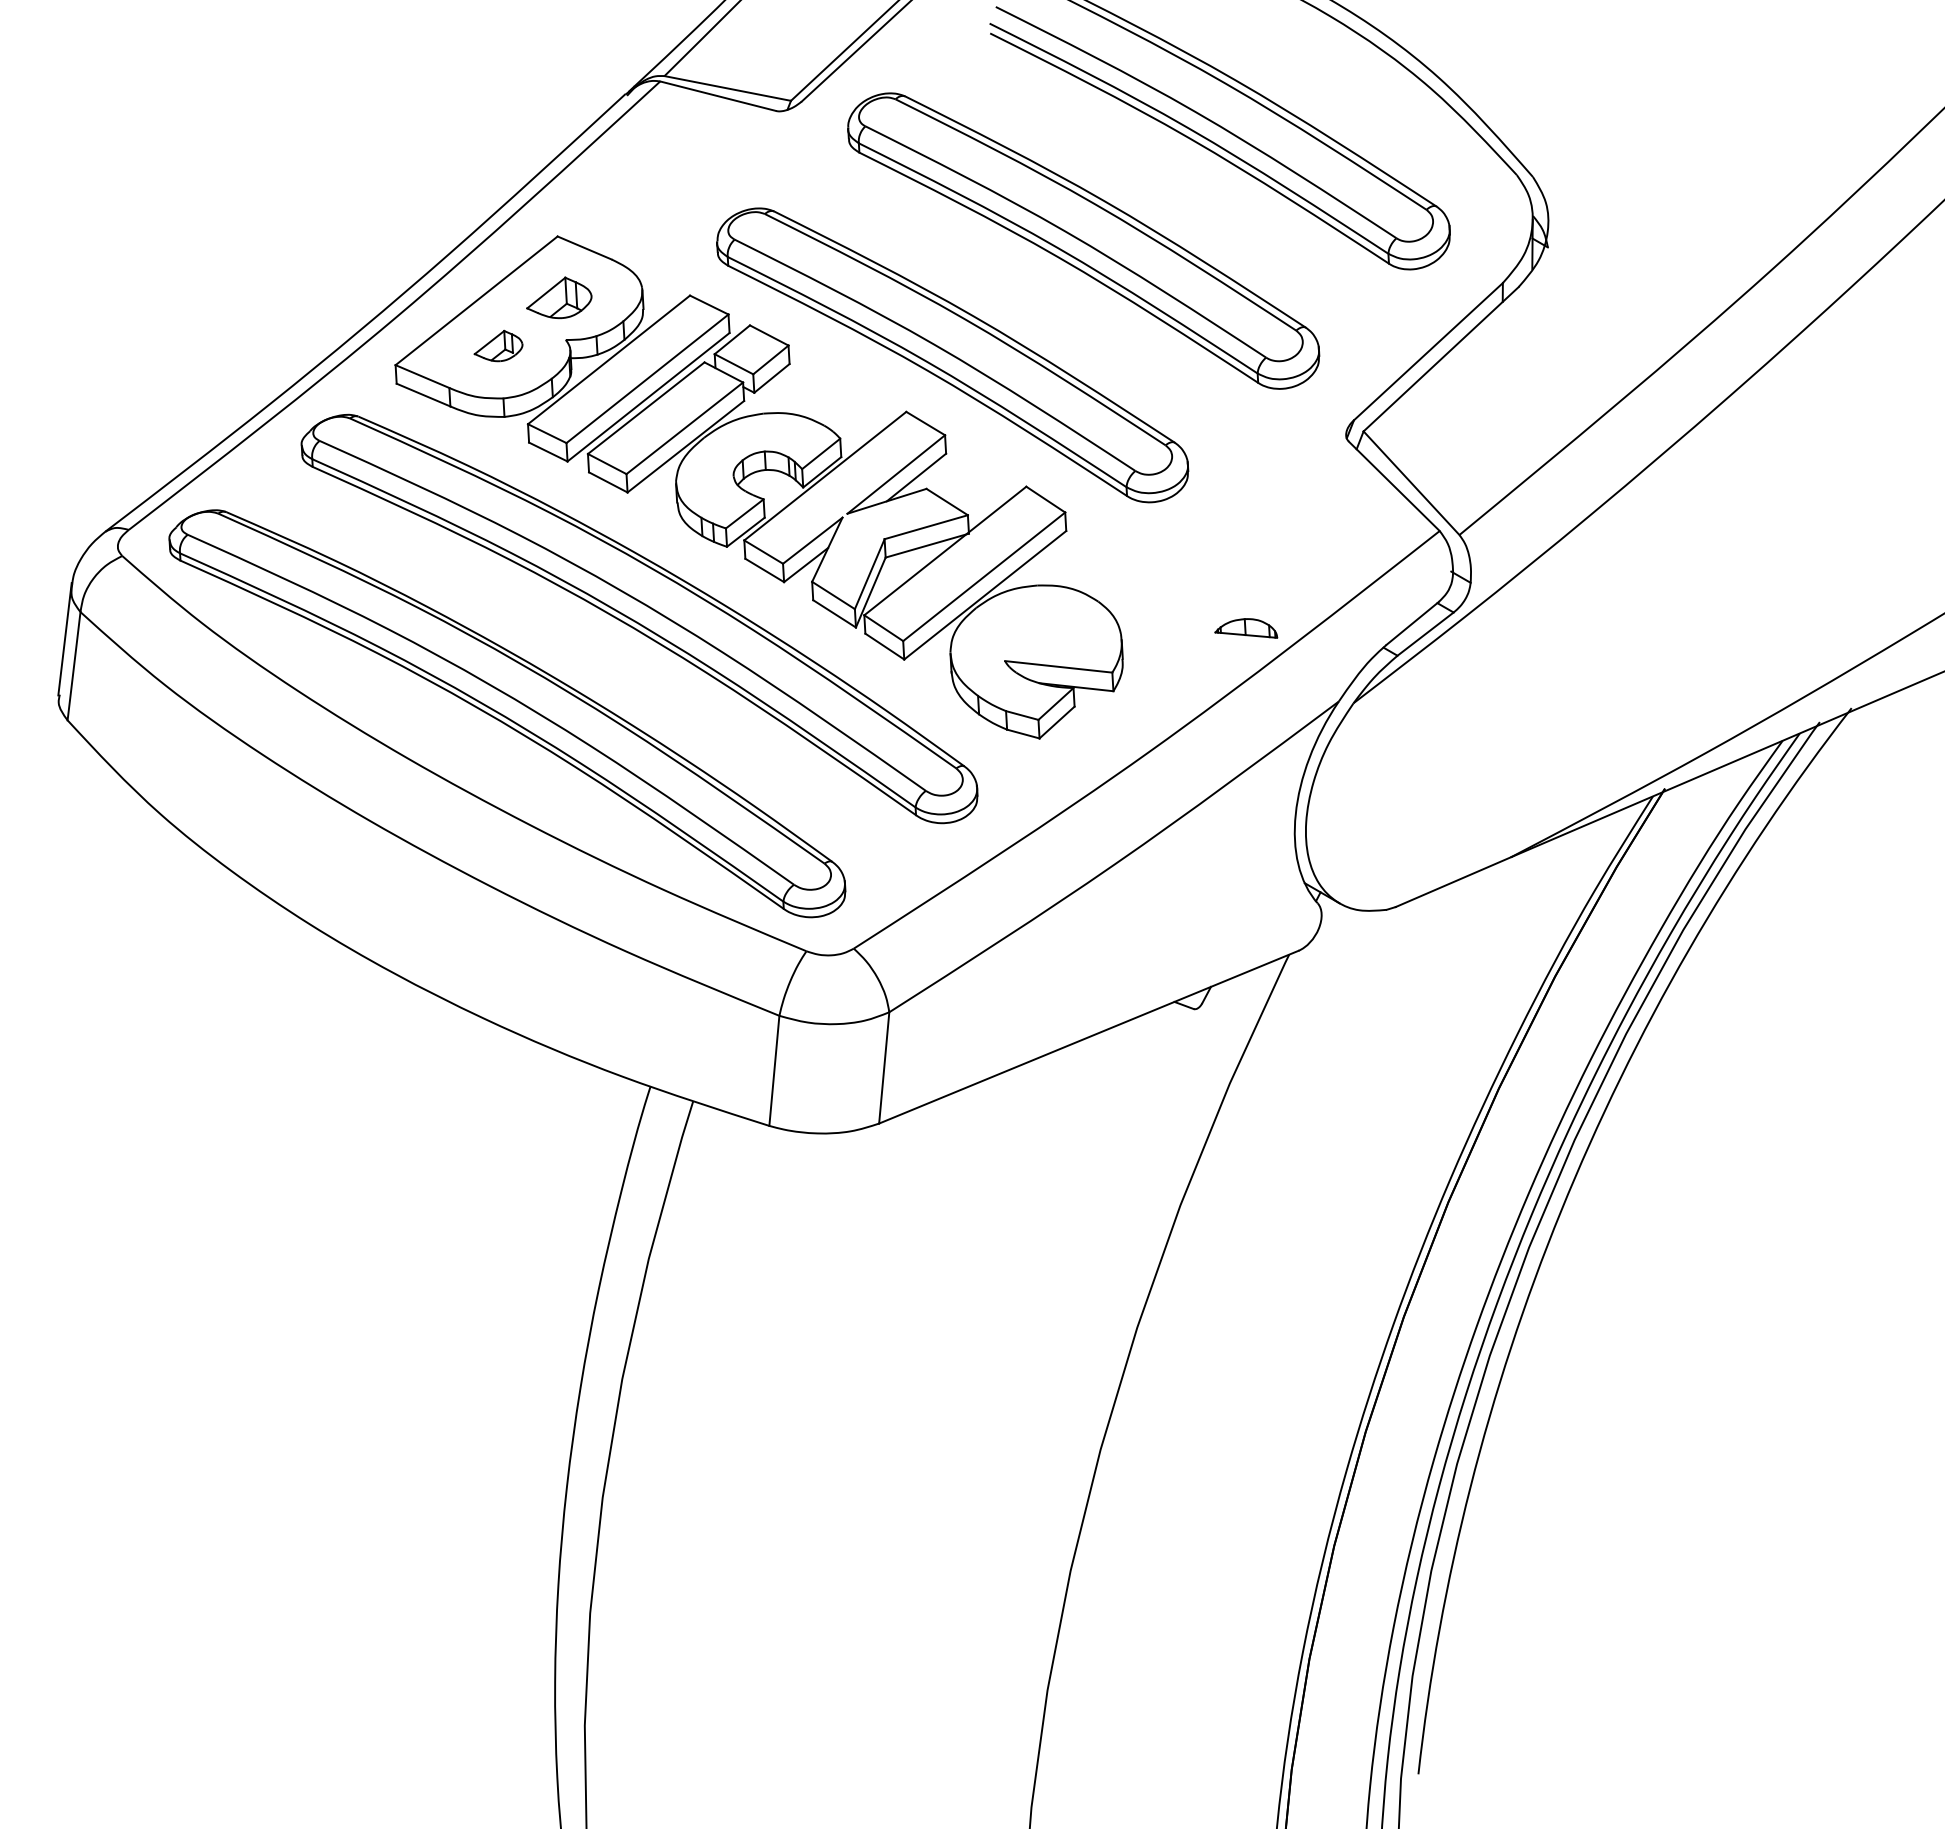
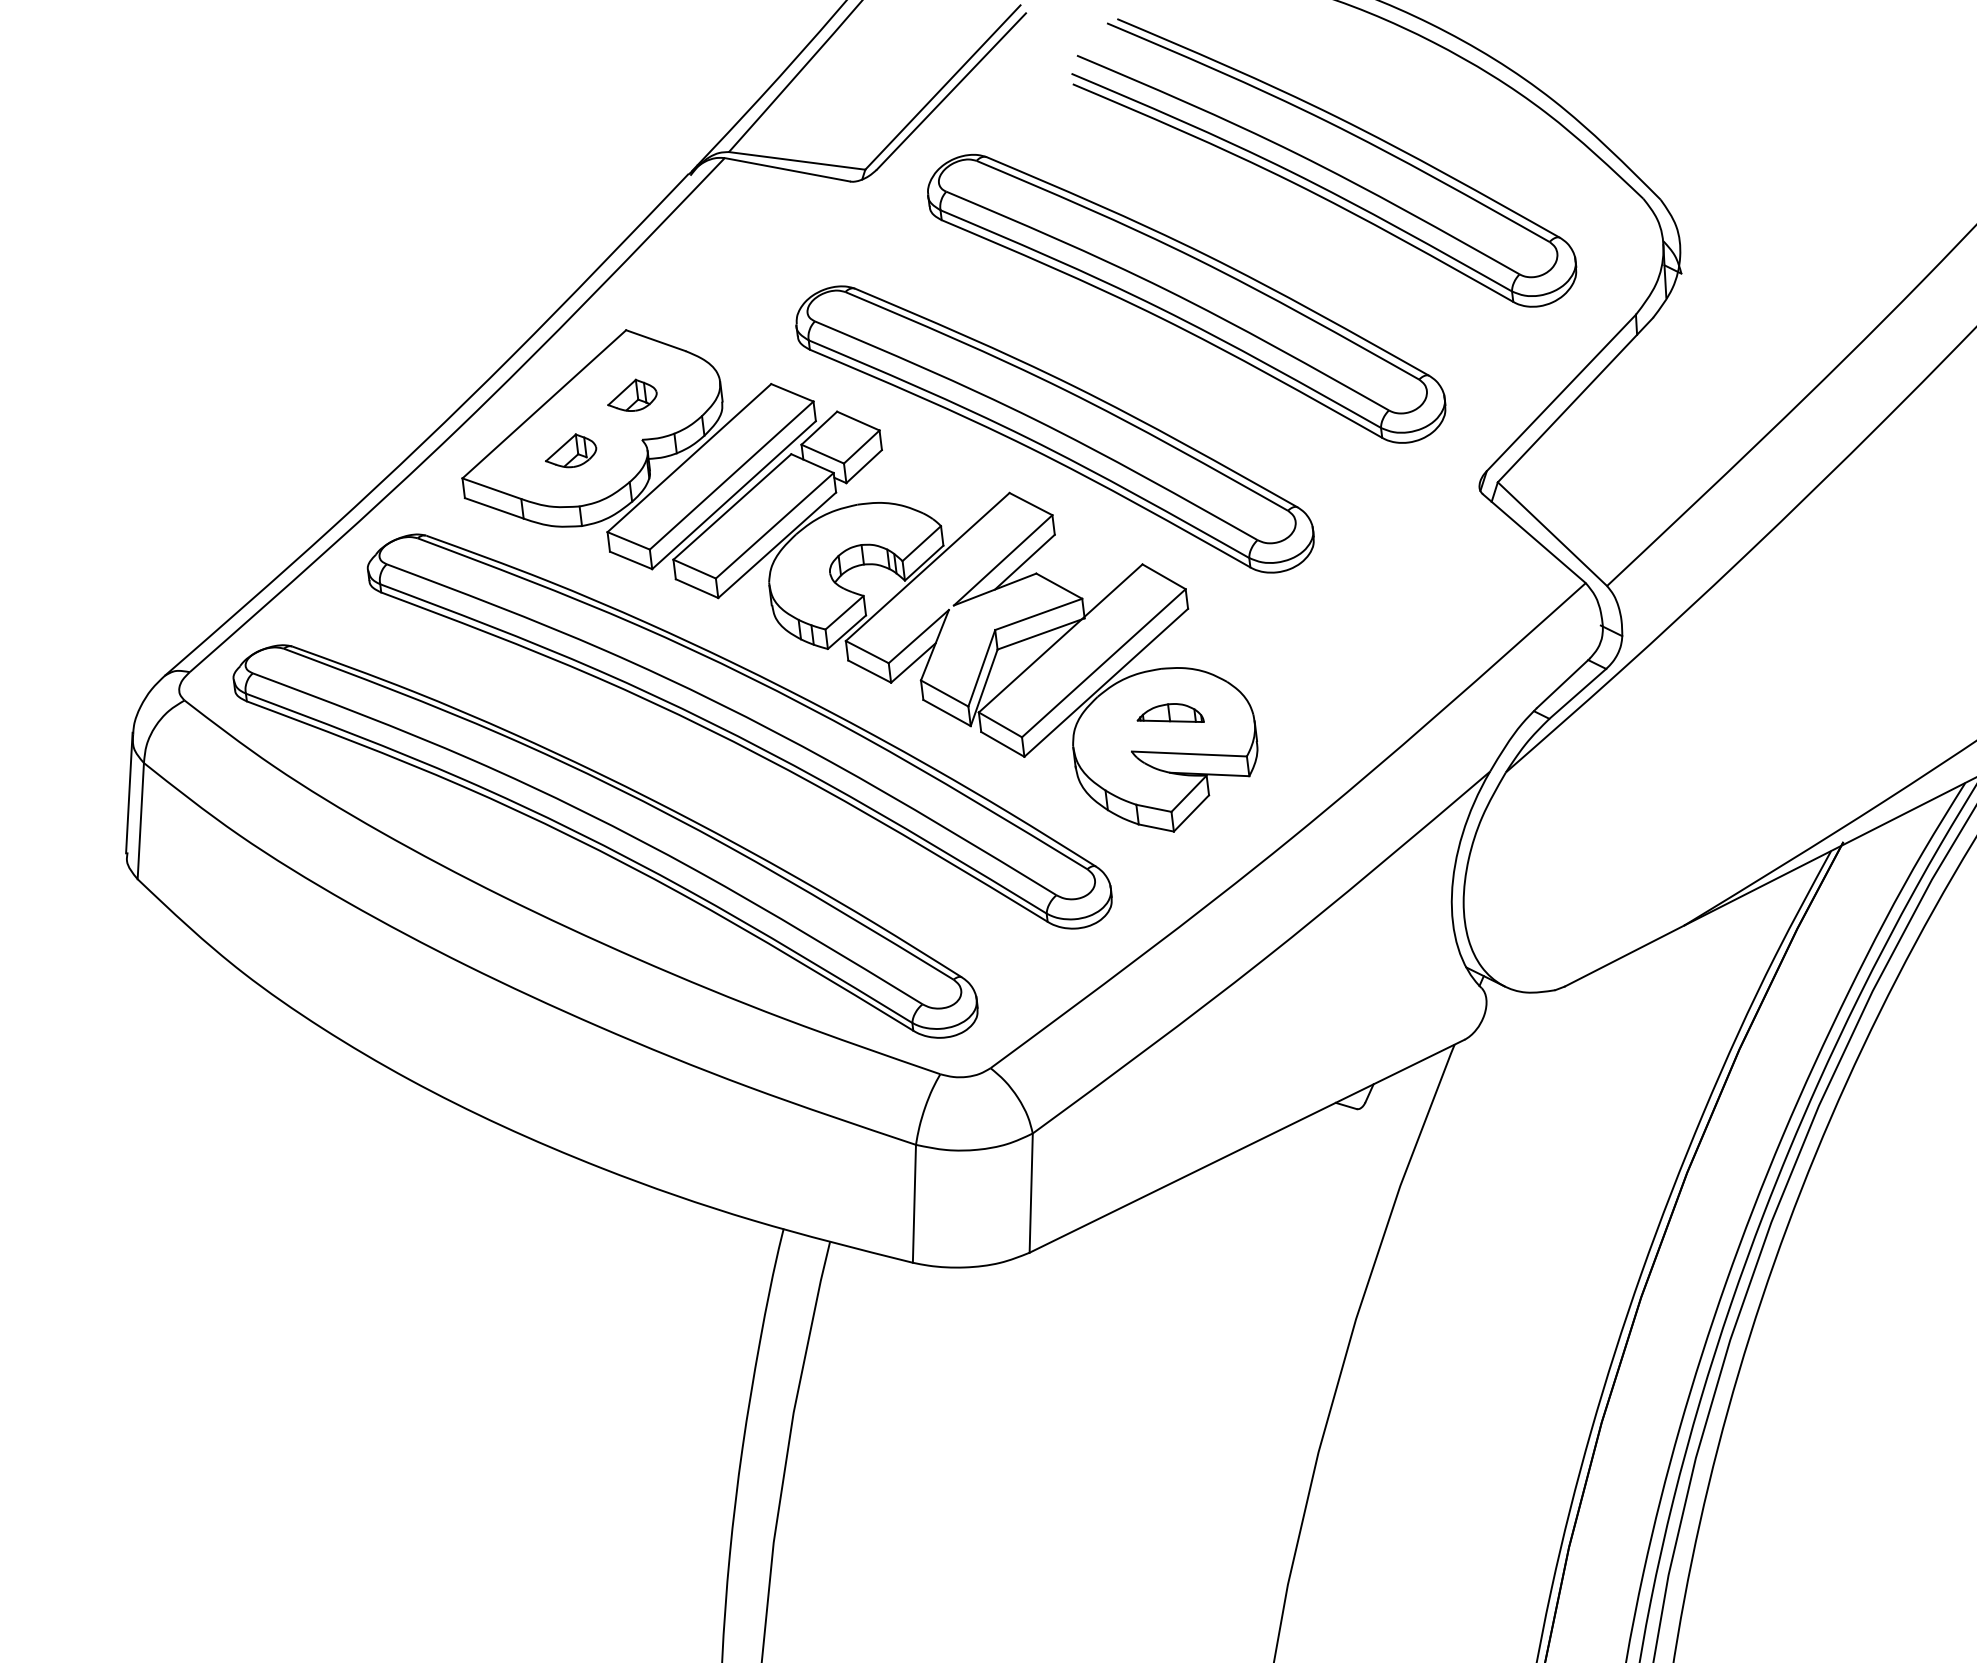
part: (559, 297) -> (632, 395), size x0.71
part: (1246, 628) -> (1170, 714), moved

